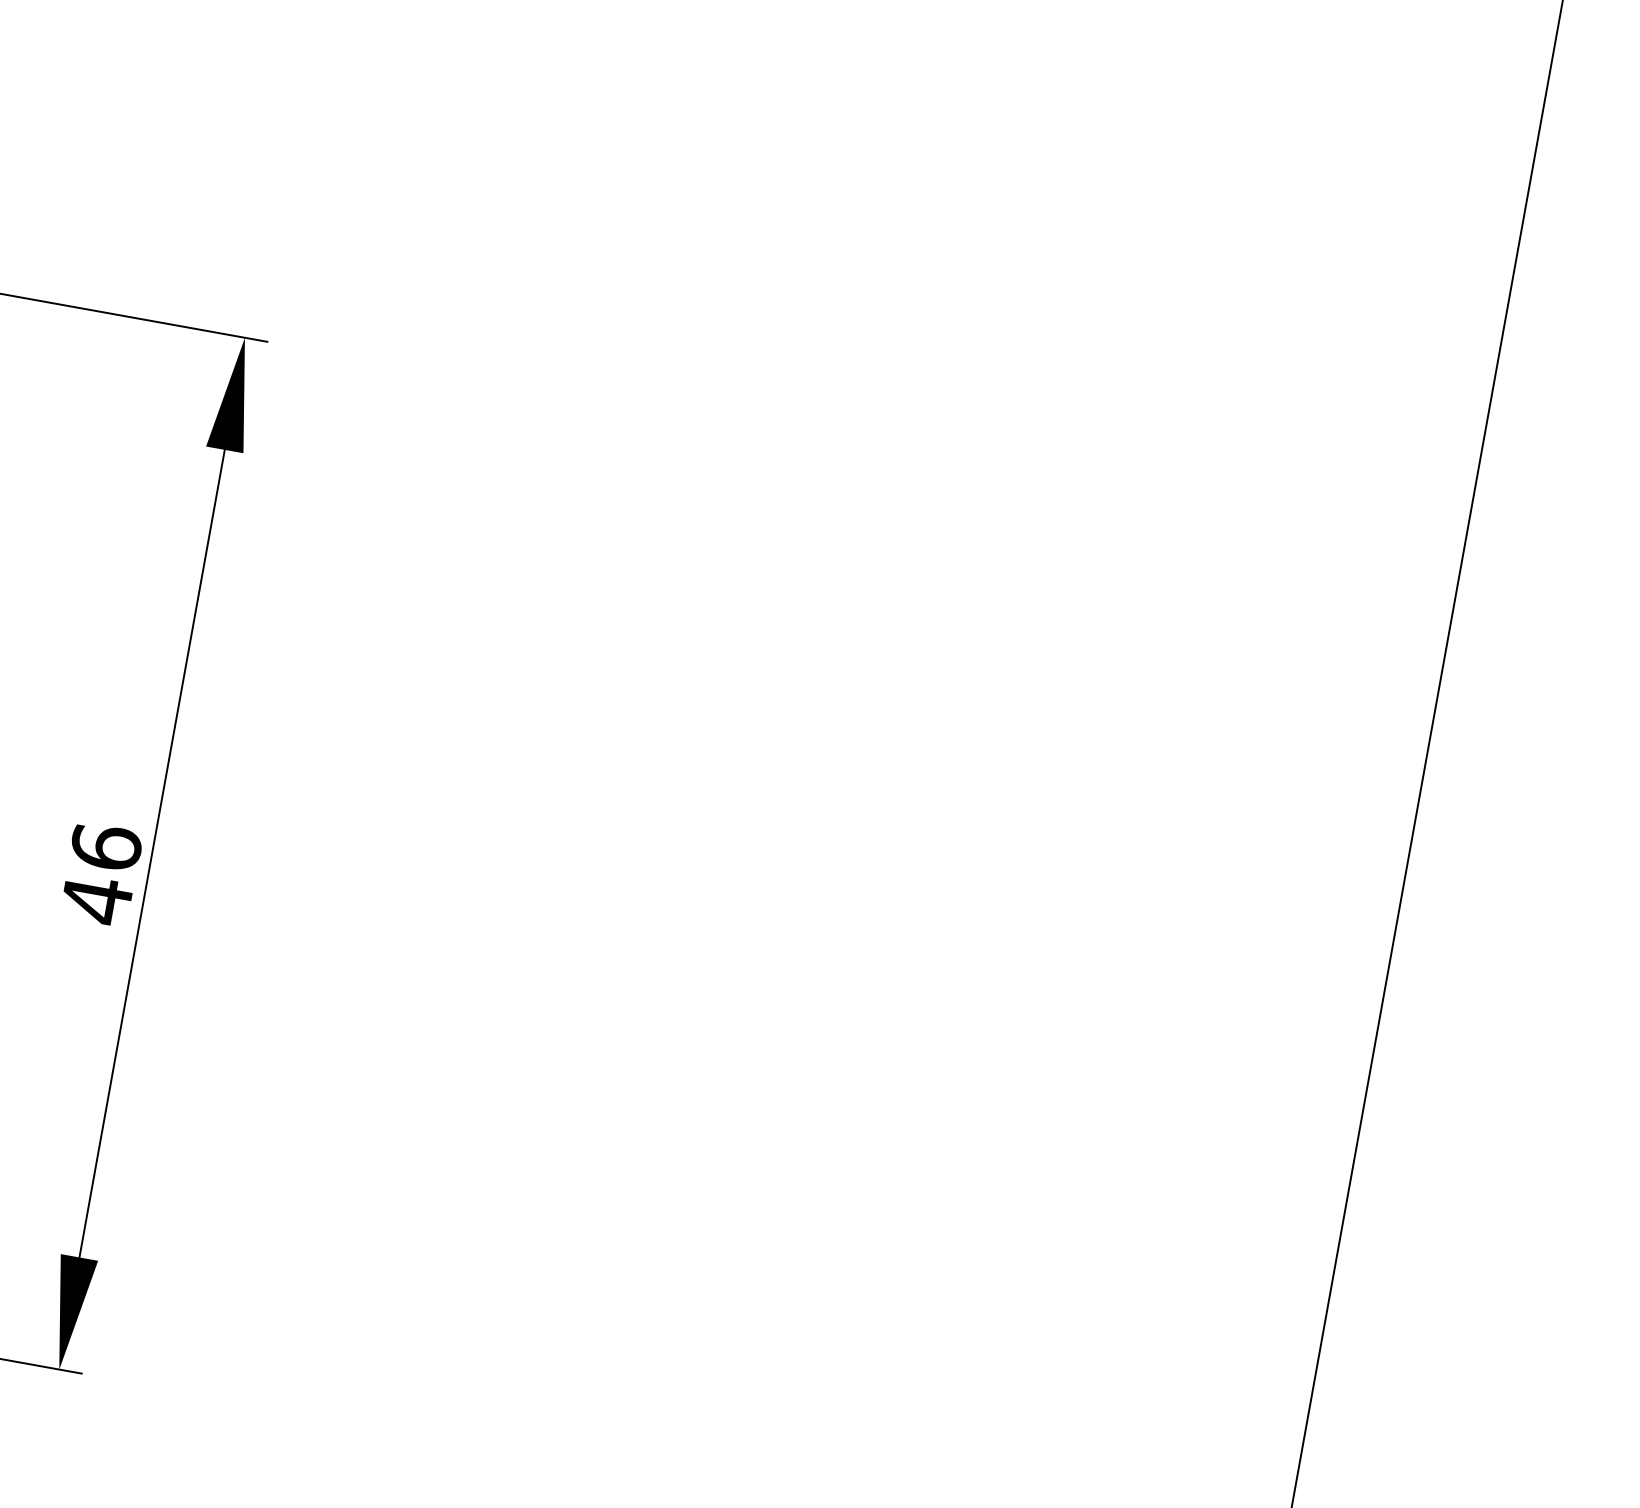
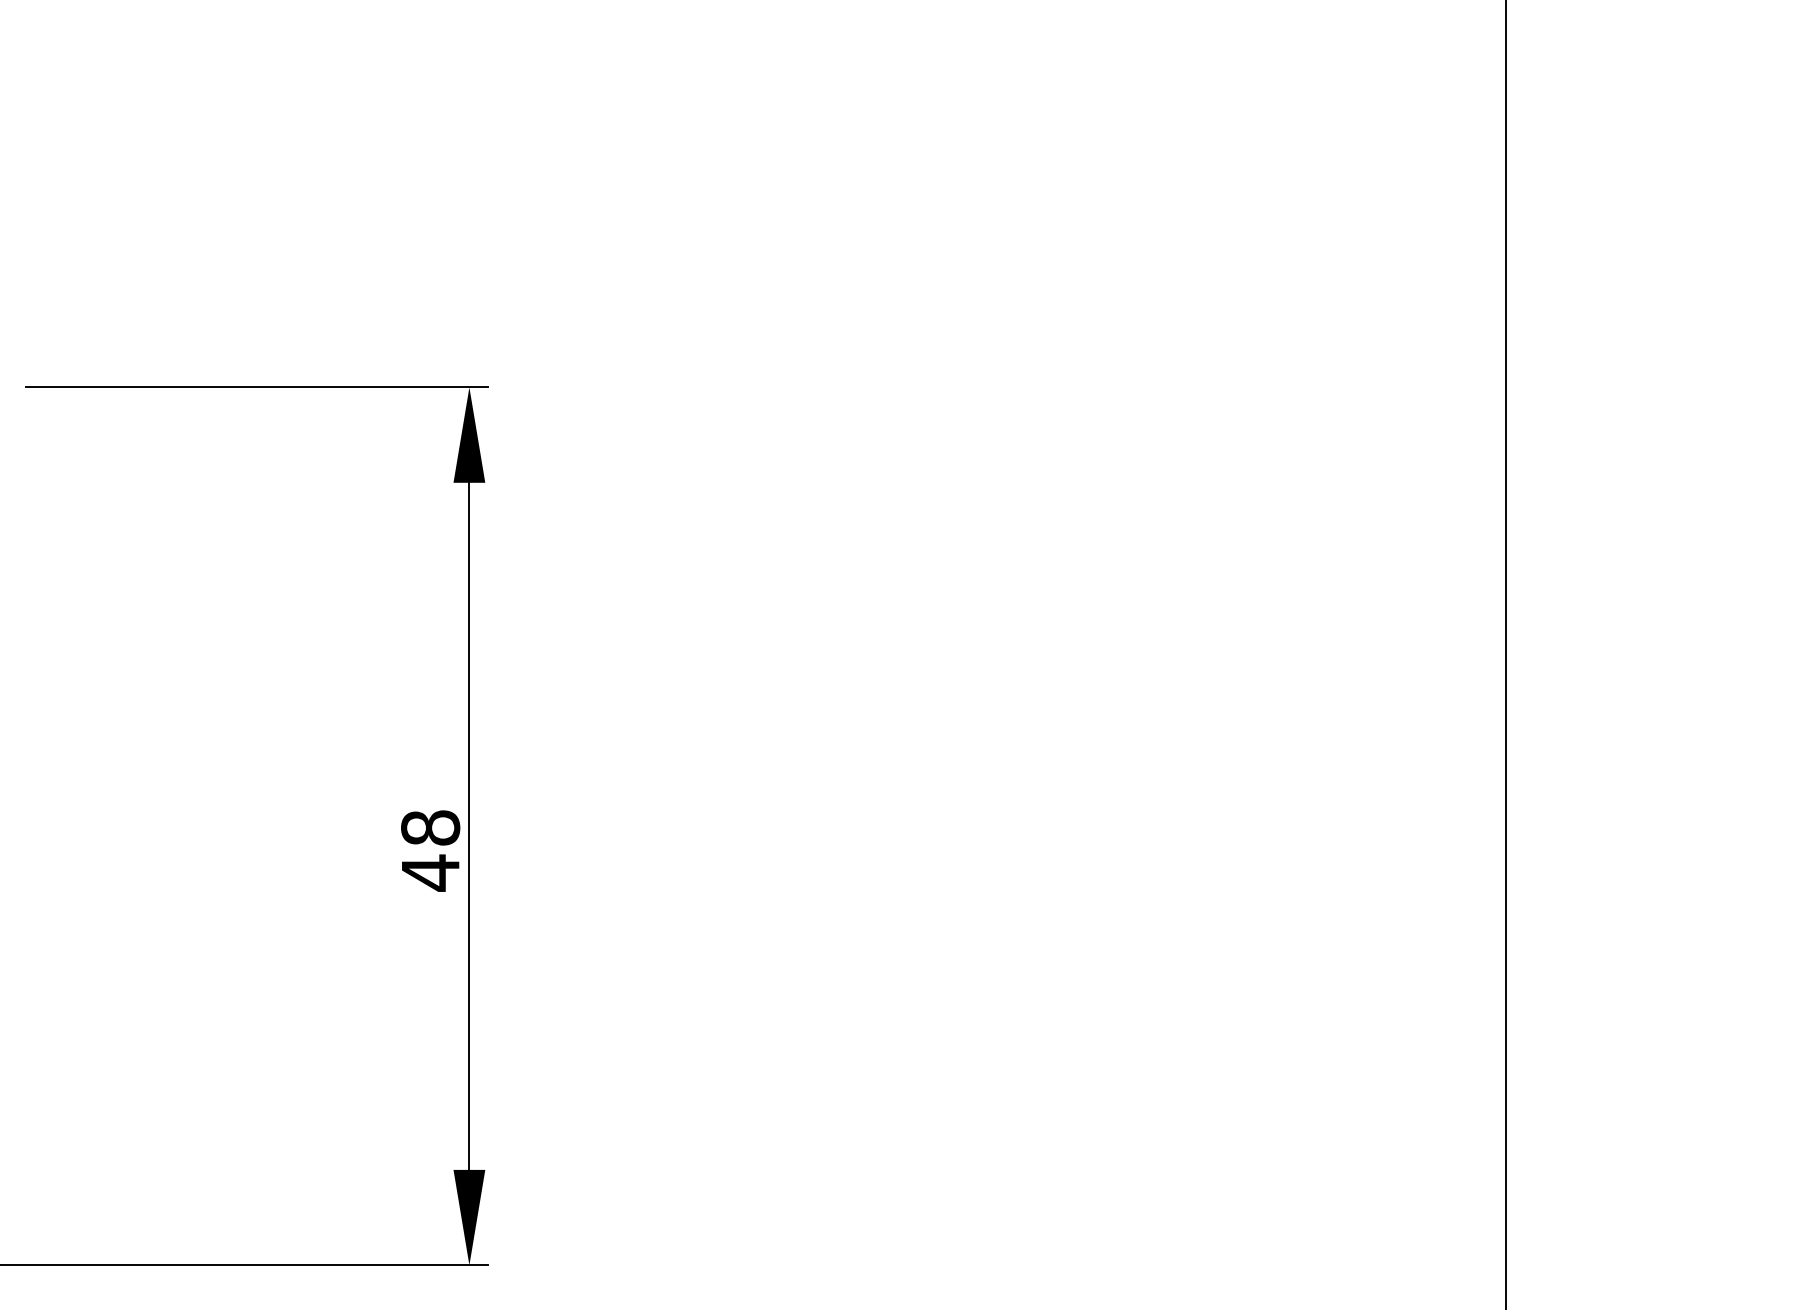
text: (106, 846) -> (430, 827), 46 -> 48

